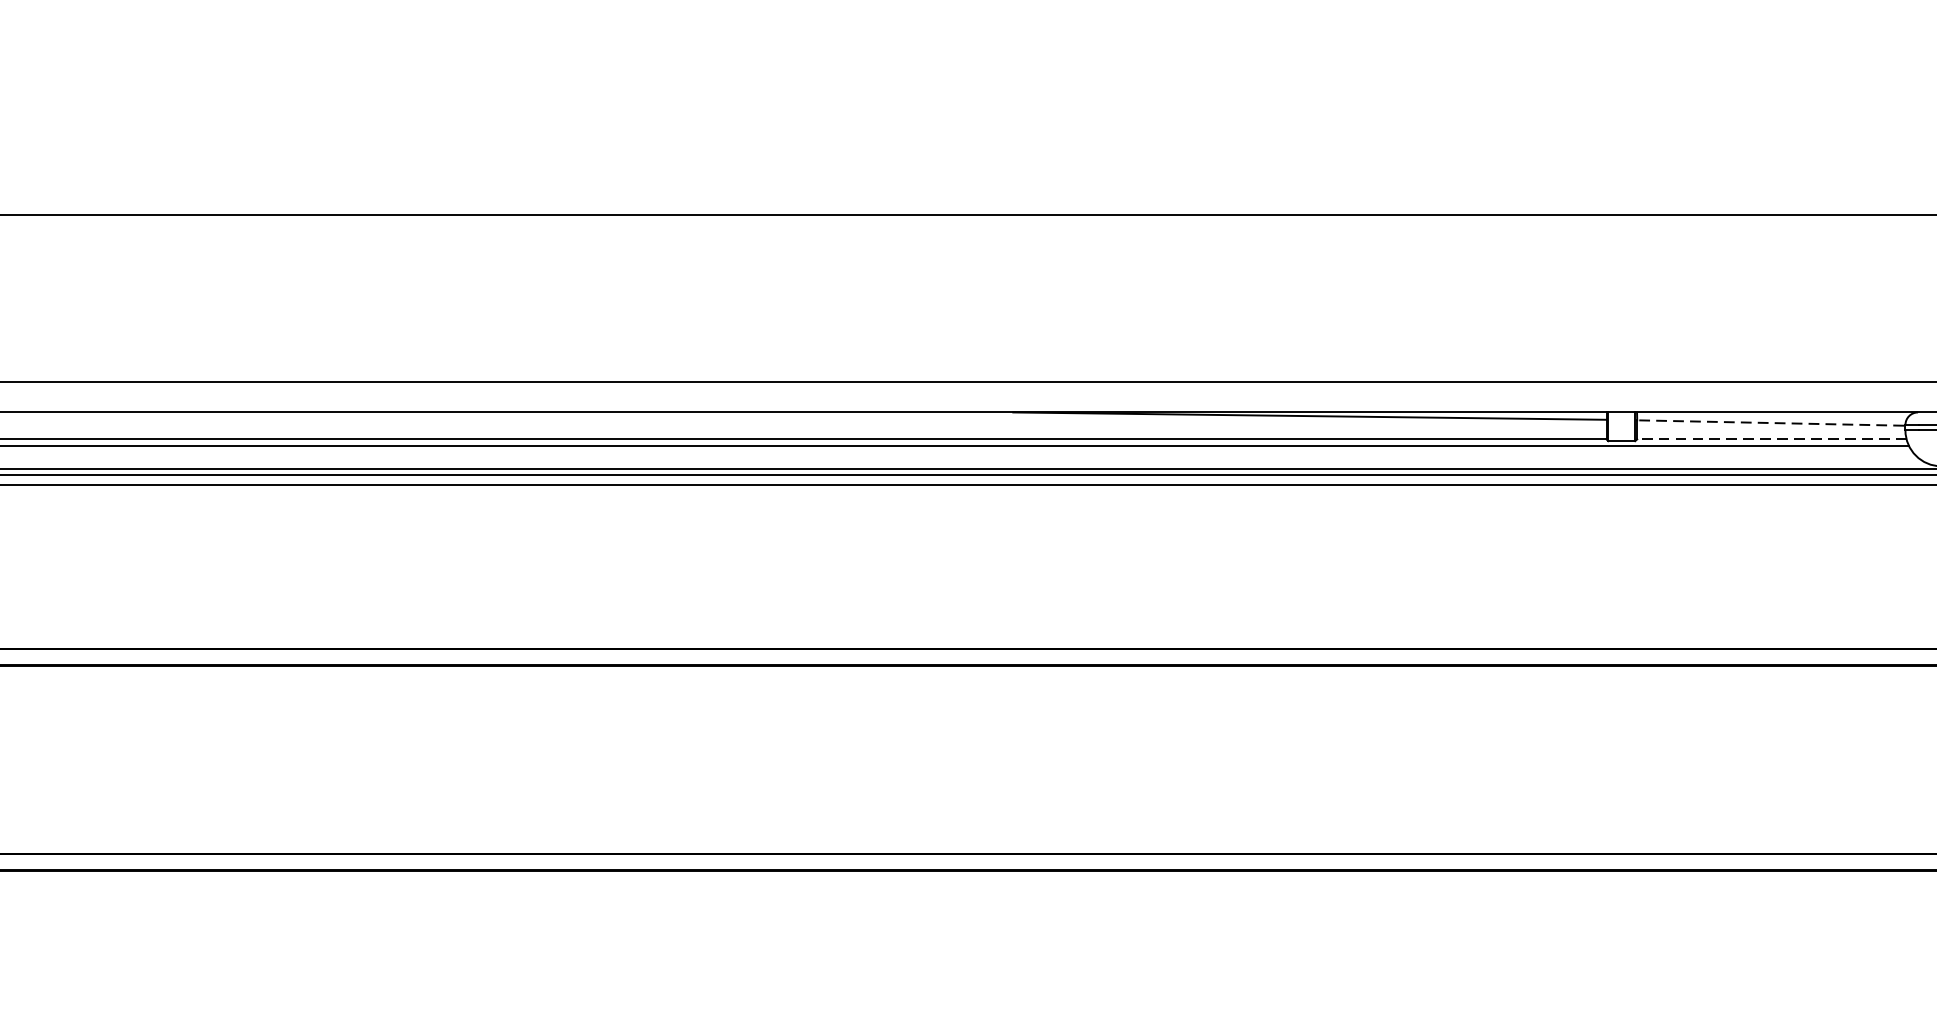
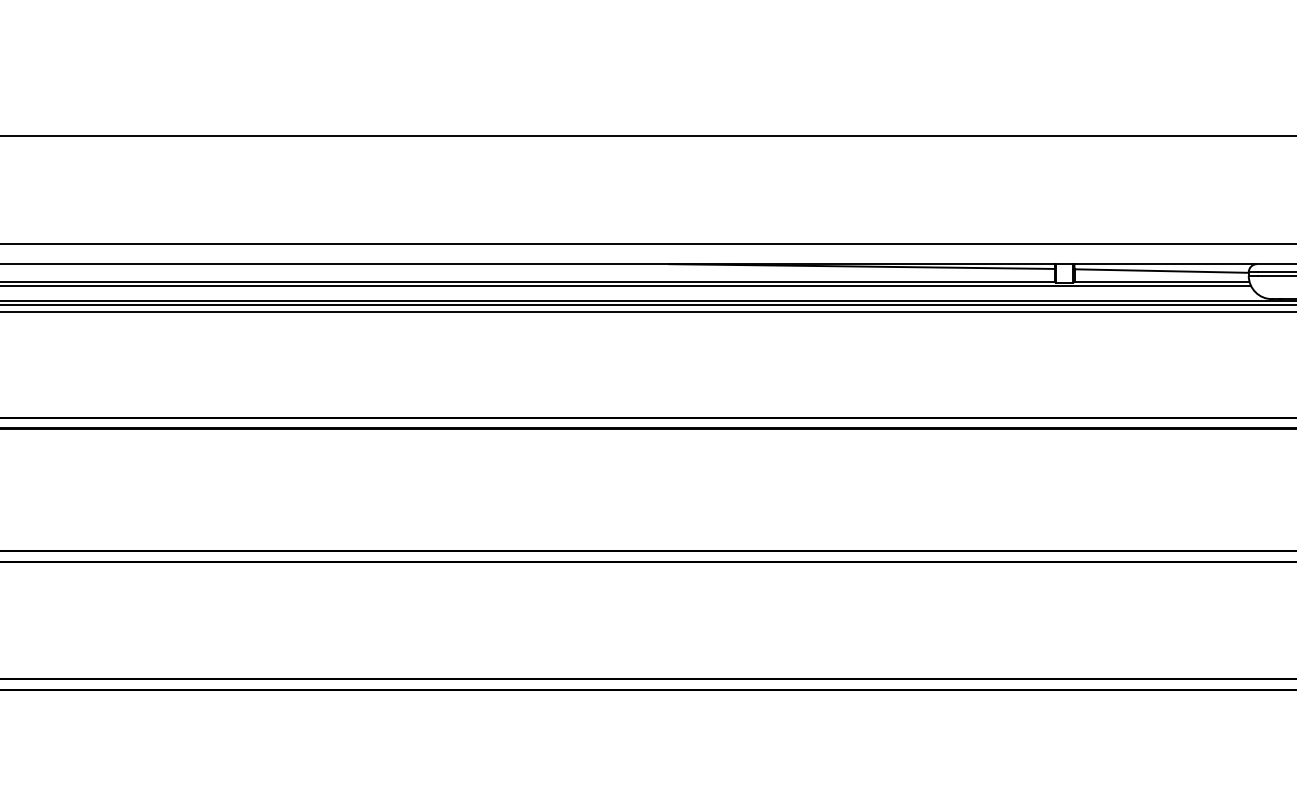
line: (1771, 423) -> (1161, 271), dashed -> solid
line: (1771, 439) -> (1161, 281), dashed -> solid

